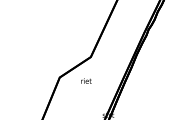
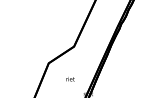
text: (86, 81) -> (70, 79), moved

